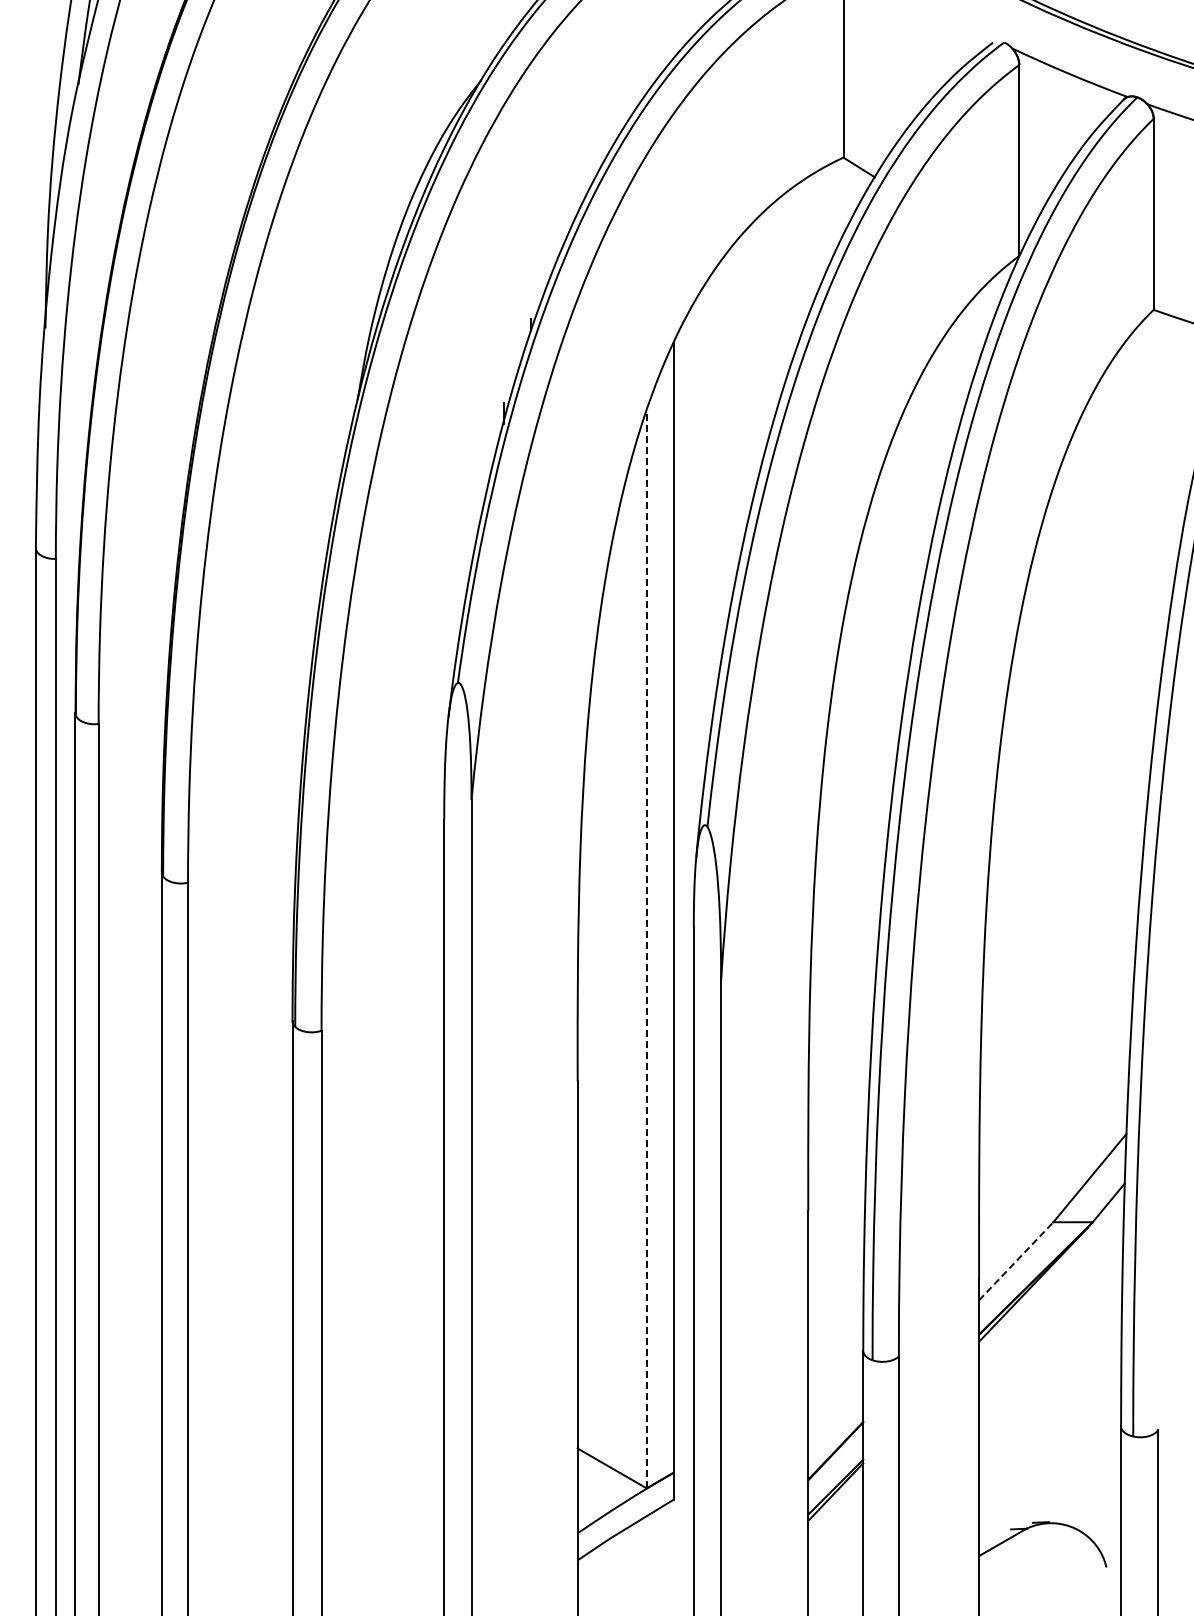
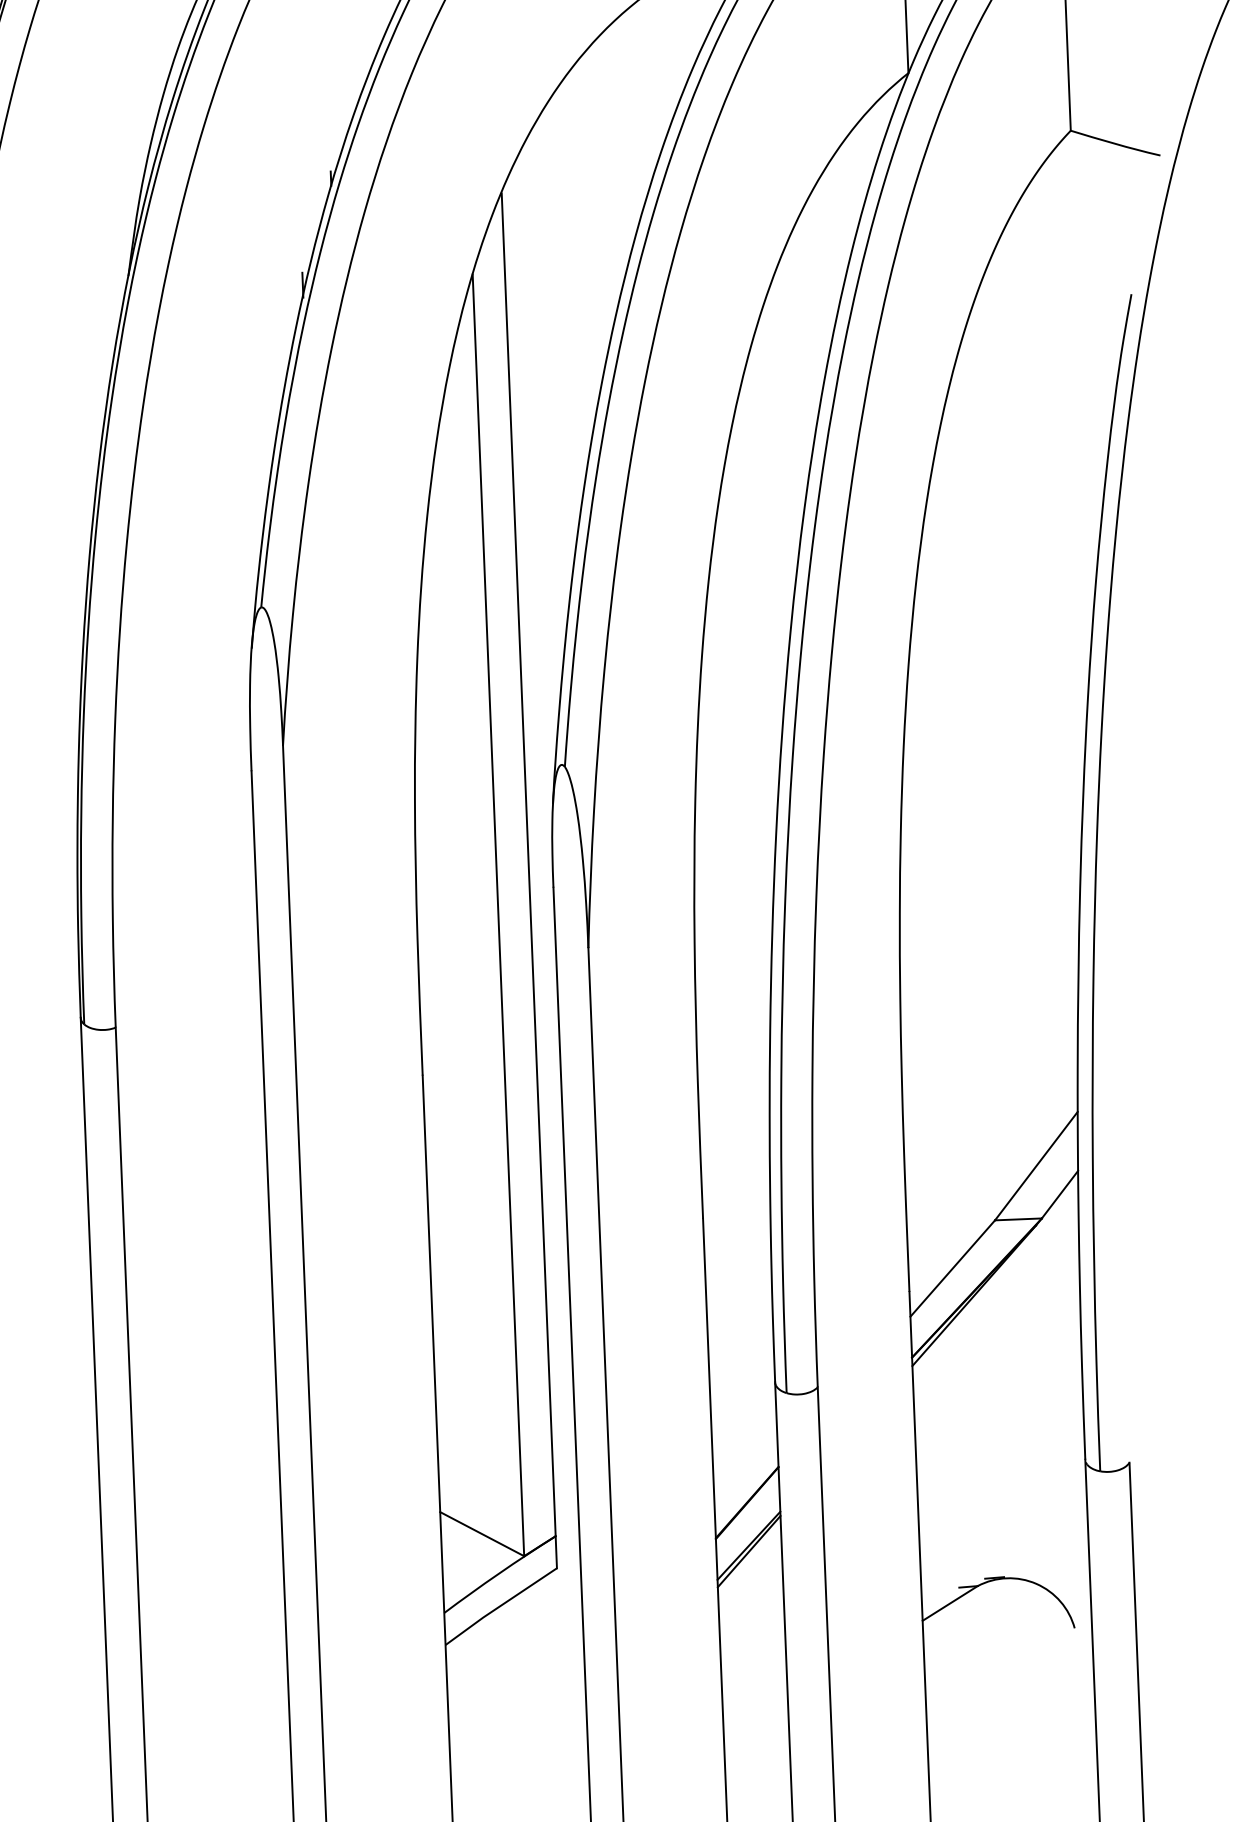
line: (646, 949) -> (498, 915), dashed -> solid
line: (1016, 1261) -> (953, 1268), dashed -> solid

